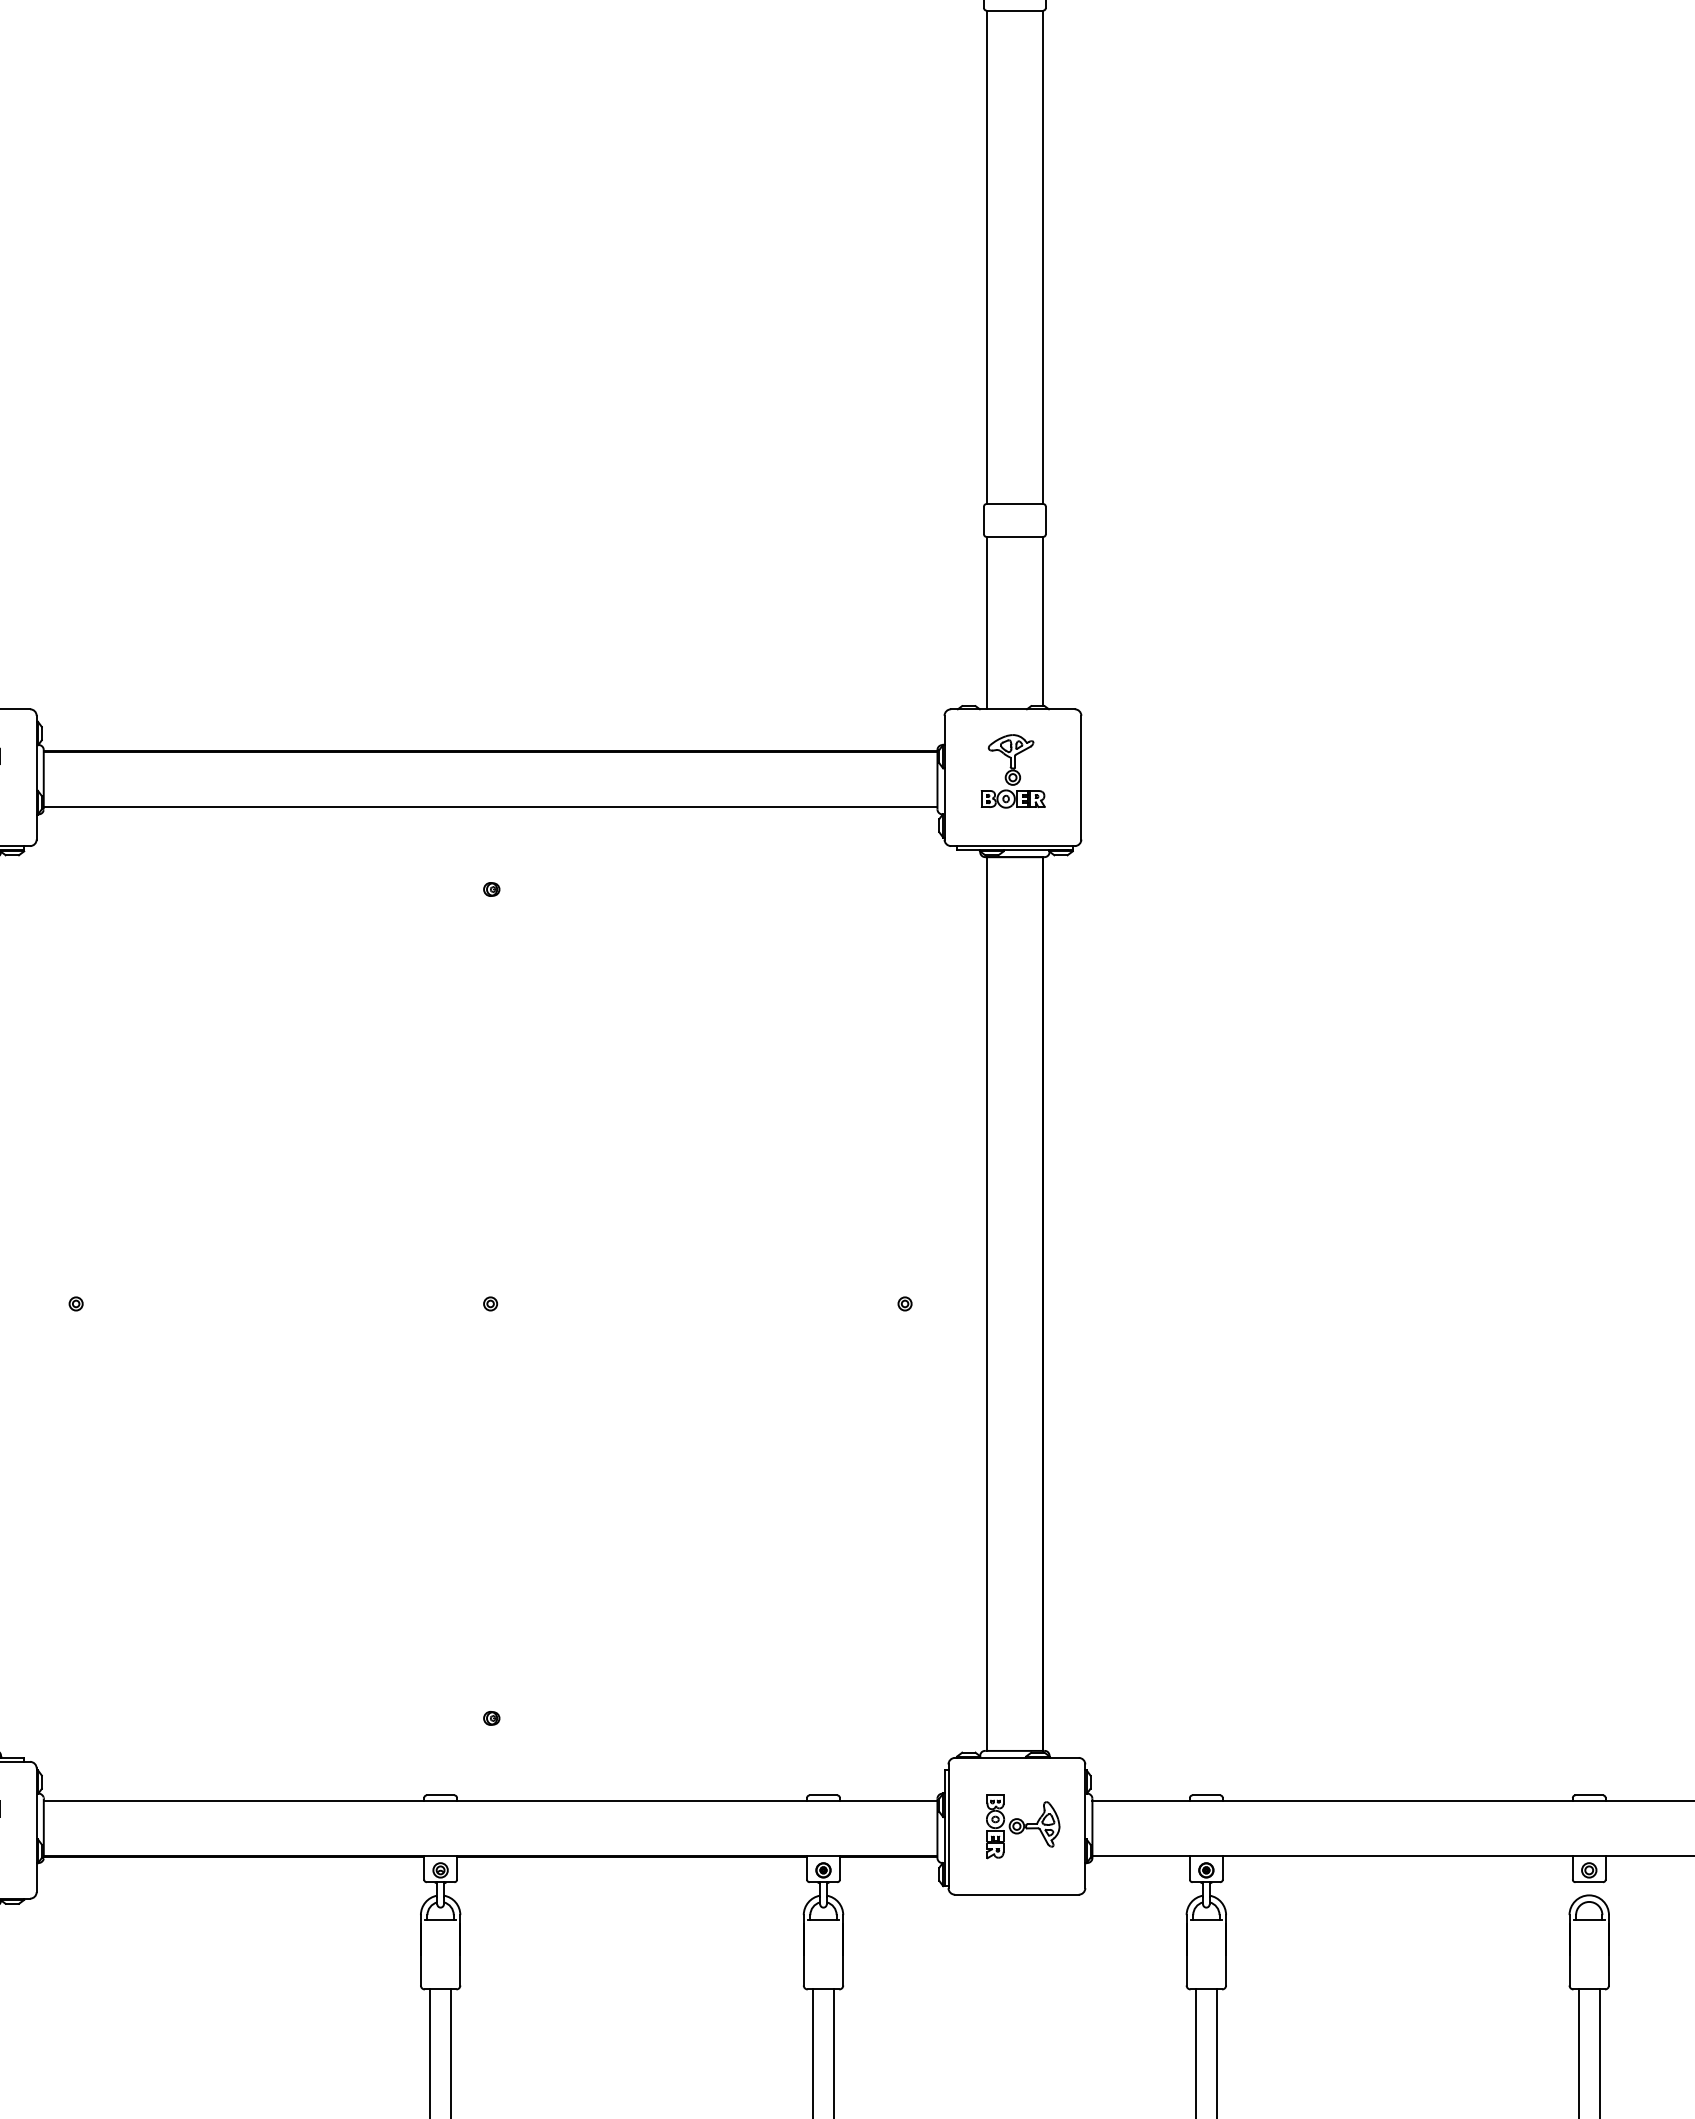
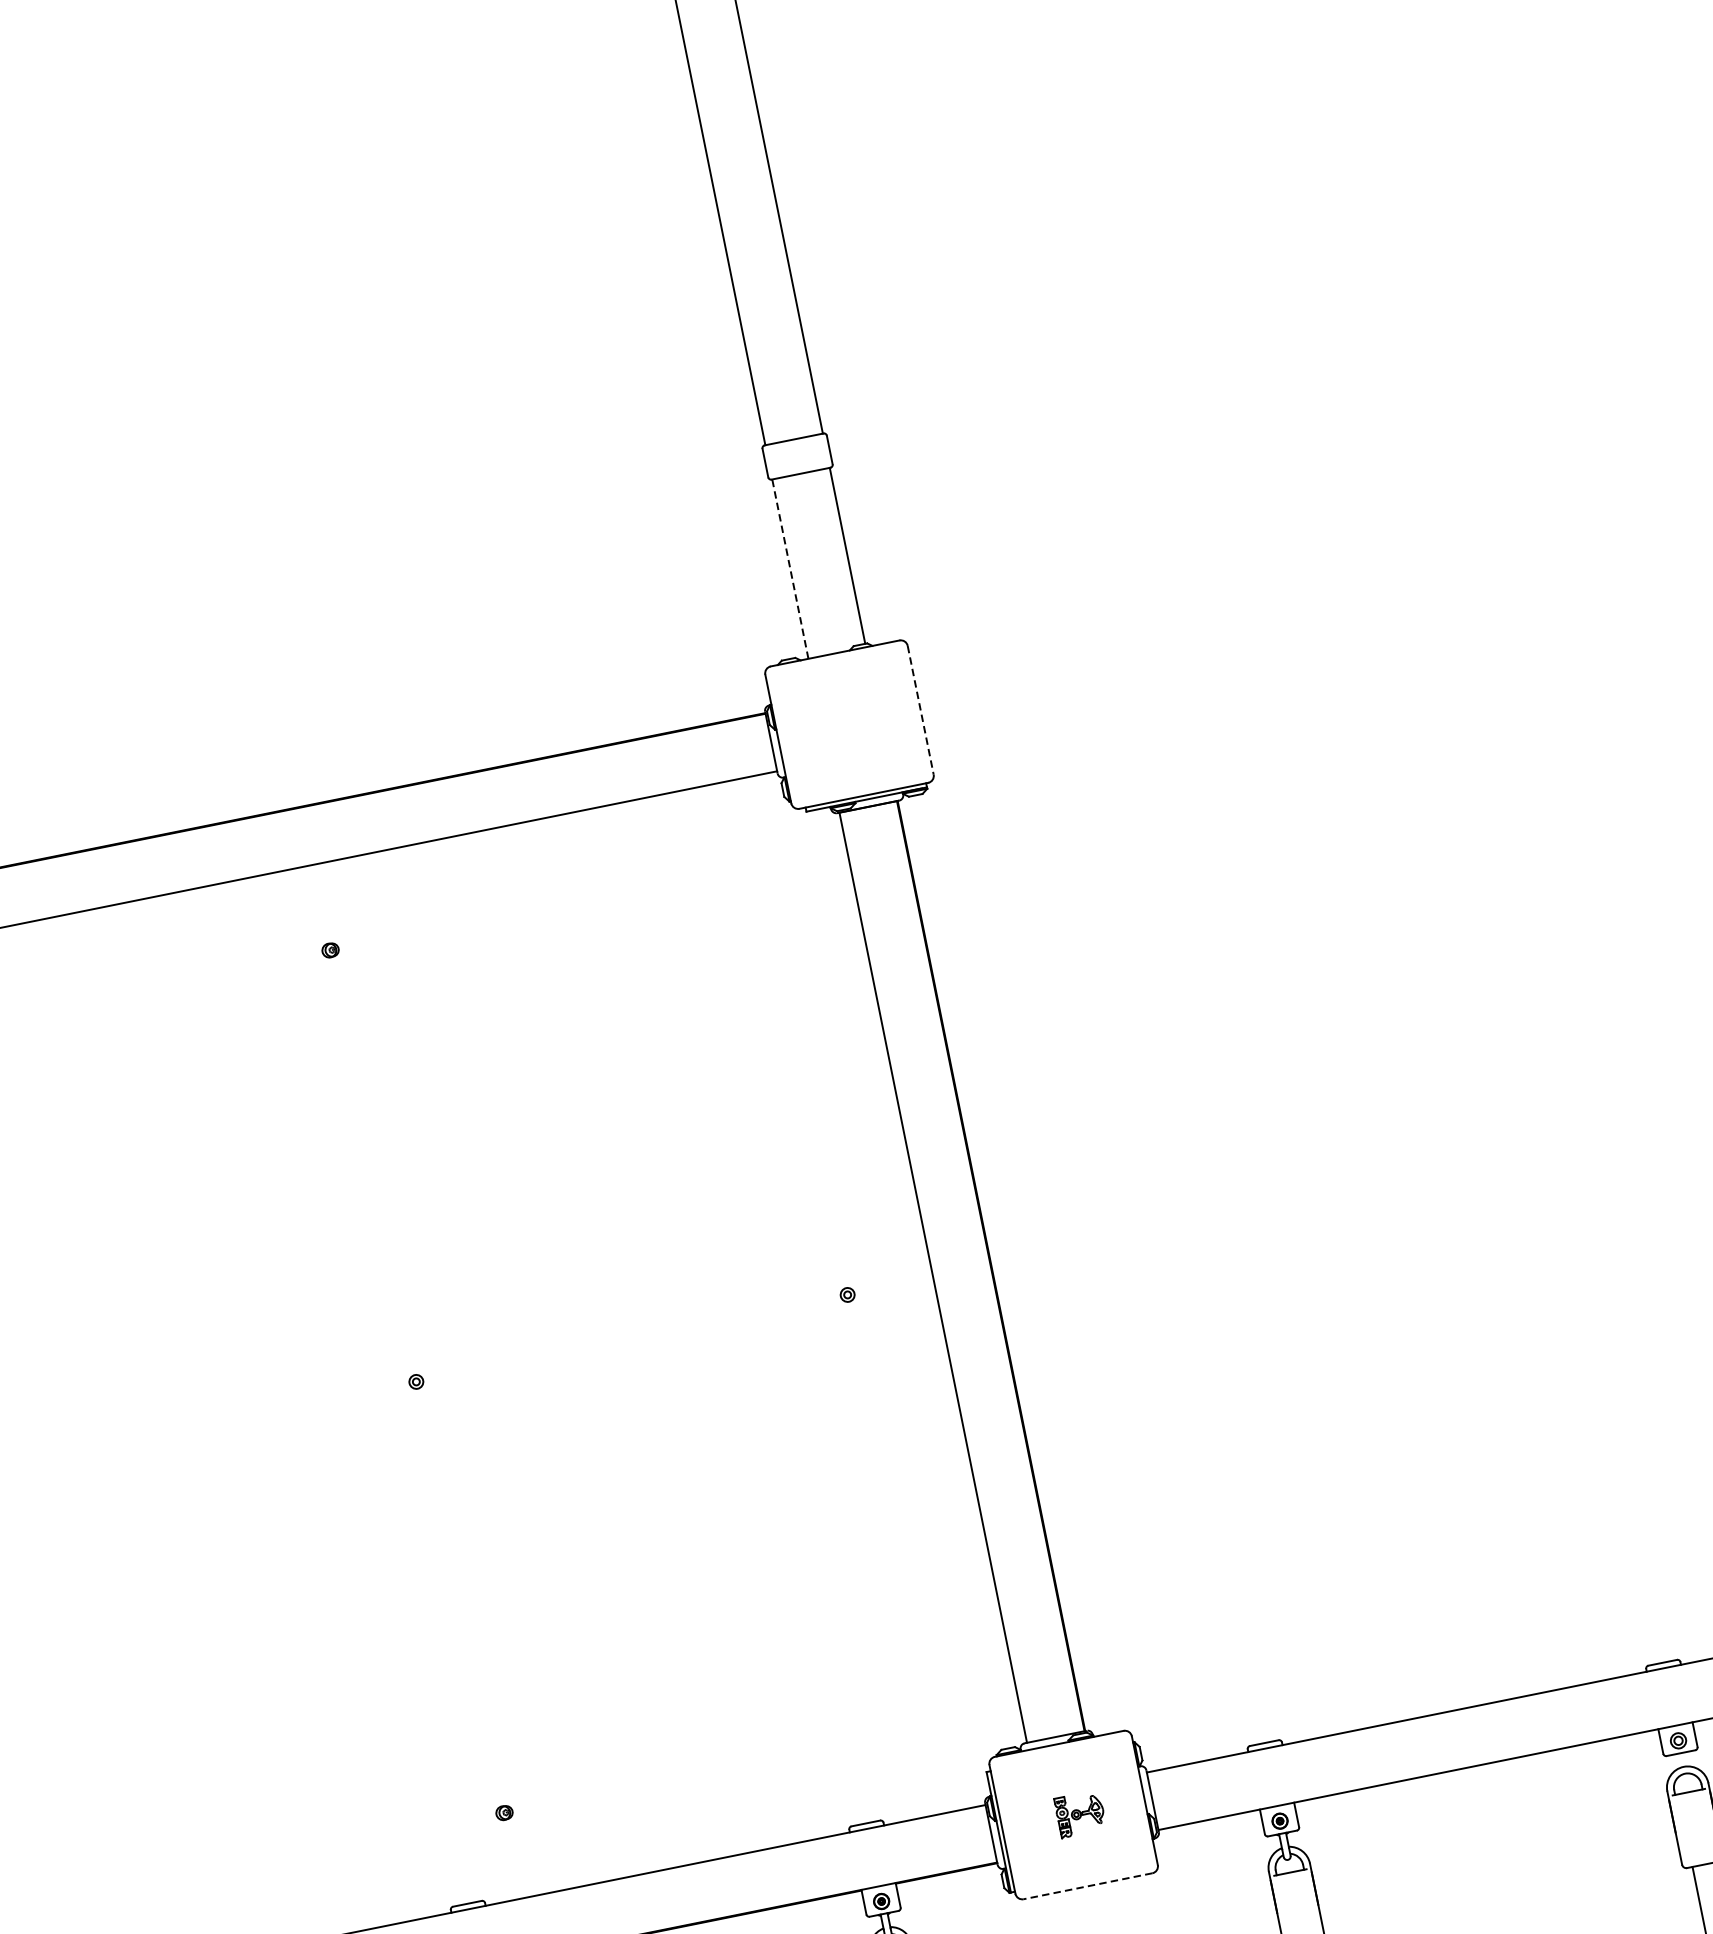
line: (987, 622) -> (790, 568), solid -> dashed
part: (1012, 771) -> (847, 718), removed
line: (1081, 777) -> (920, 710), solid -> dashed
part: (1023, 1826) -> (1080, 1813), size x0.6
line: (1016, 1894) -> (1087, 1886), solid -> dashed

